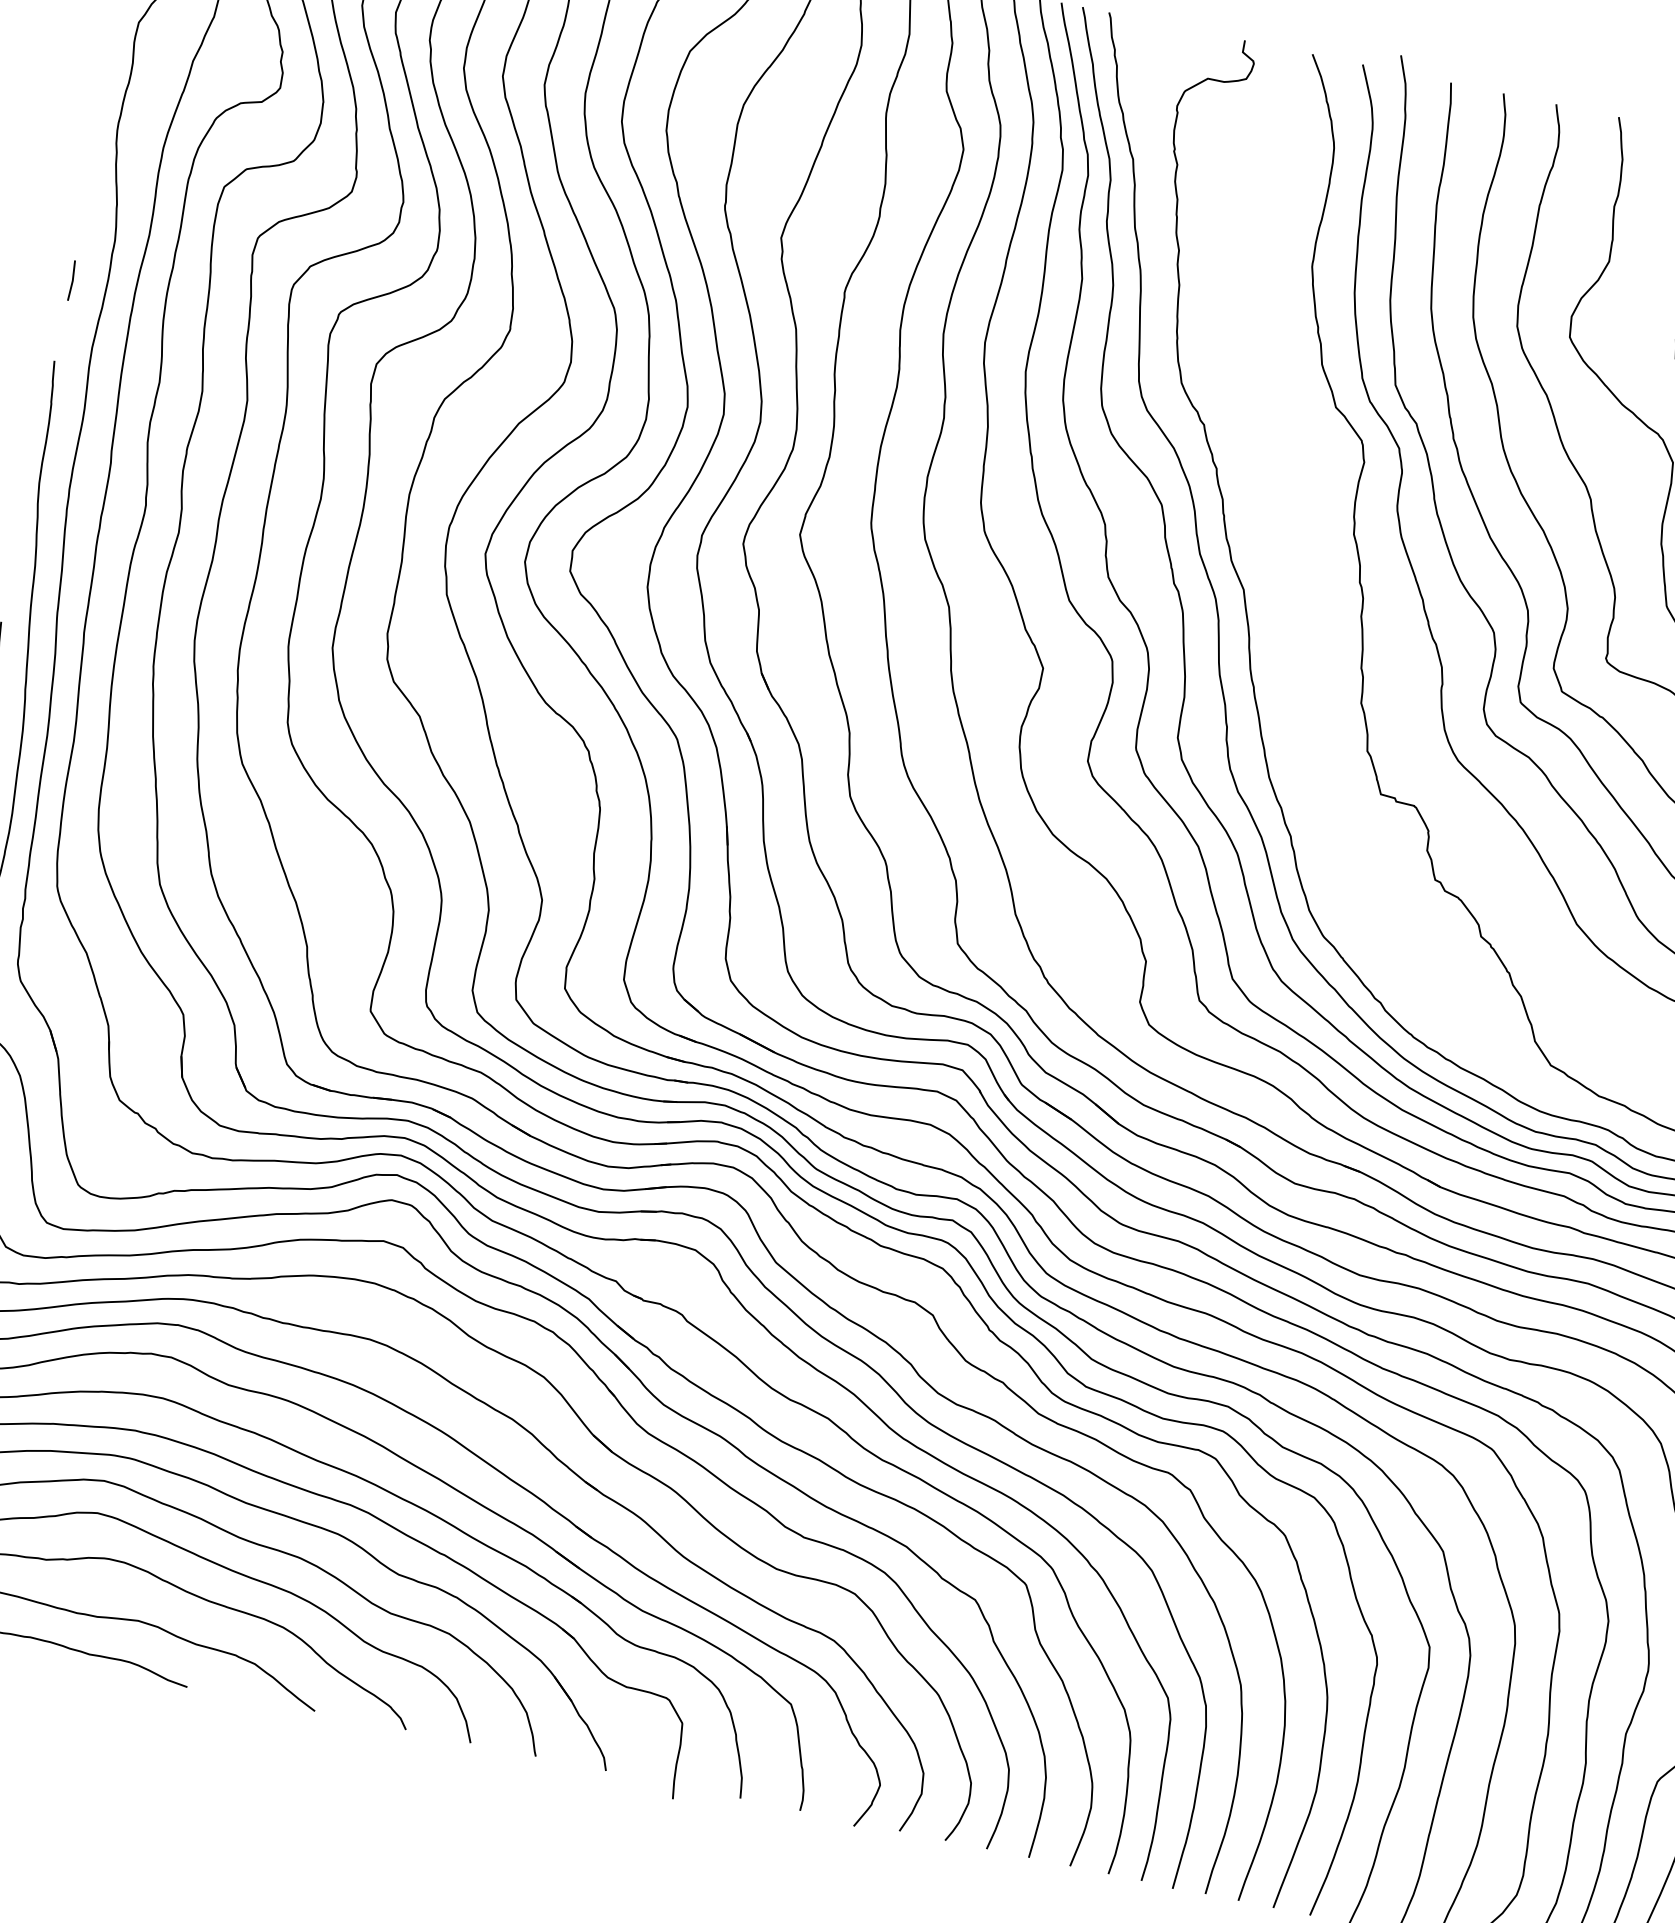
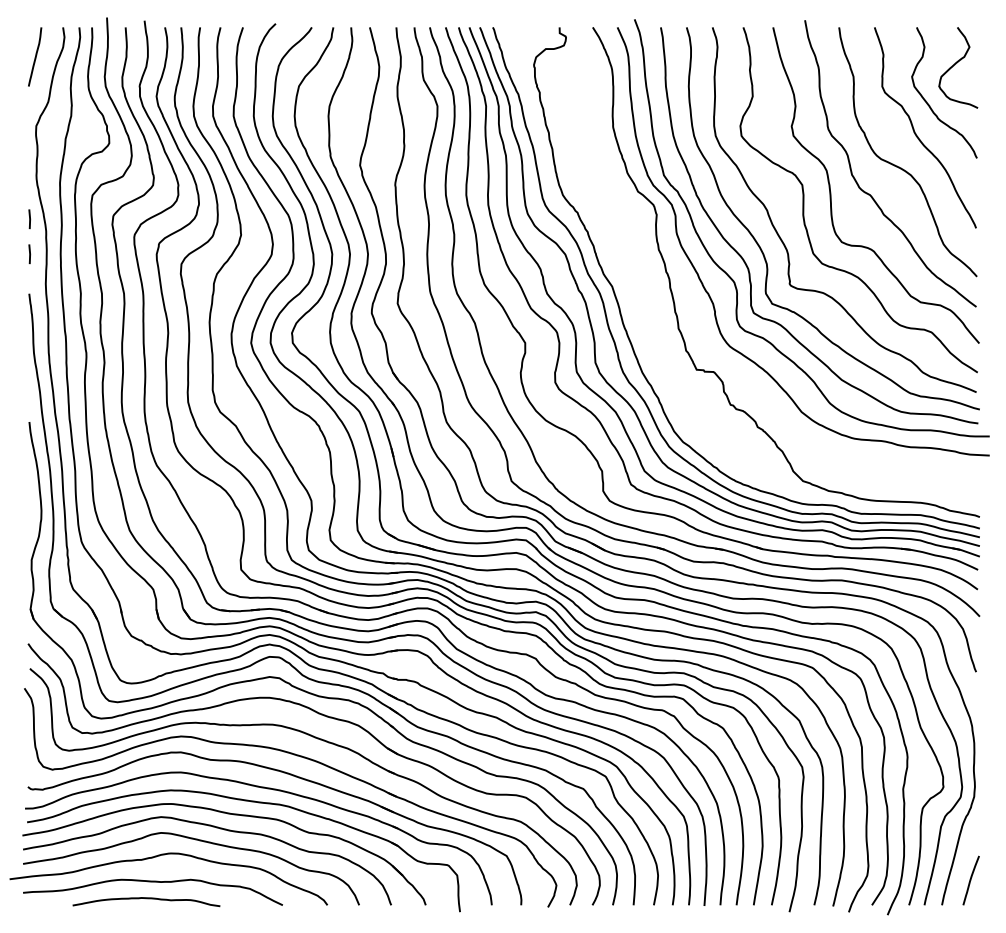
line: (86, 207) -> (29, 218), added

